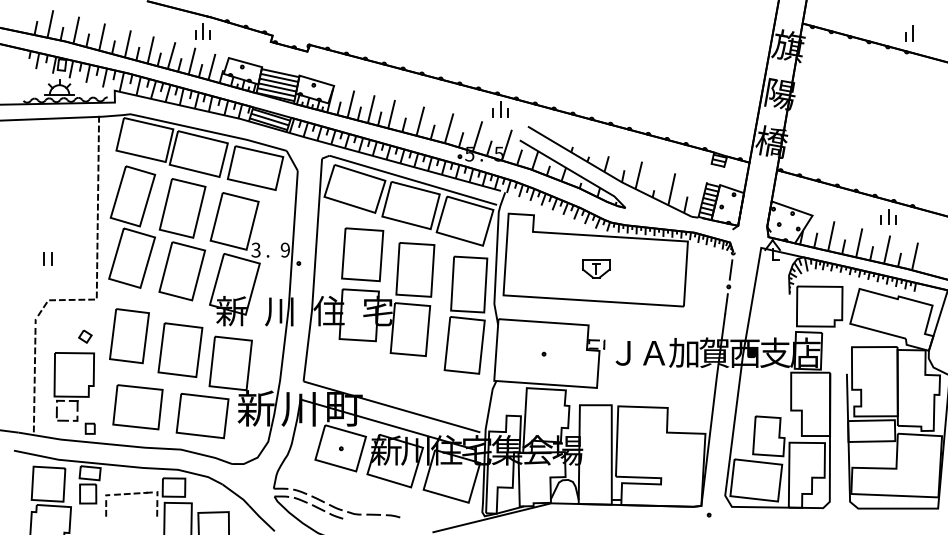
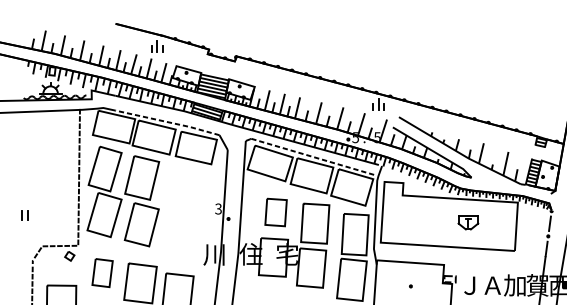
line: (217, 133) -> (168, 122), solid -> dashed
line: (413, 180) -> (313, 157), solid -> dashed
text: (284, 250) -> (217, 209), 9 -> 3
part: (362, 254) -> (275, 212), size x0.7
part: (47, 258) -> (24, 215), moved
part: (239, 259) -> (184, 215), removed
part: (596, 268) -> (468, 222), moved
part: (85, 336) -> (69, 256), moved
part: (129, 336) -> (102, 273), size x0.7

